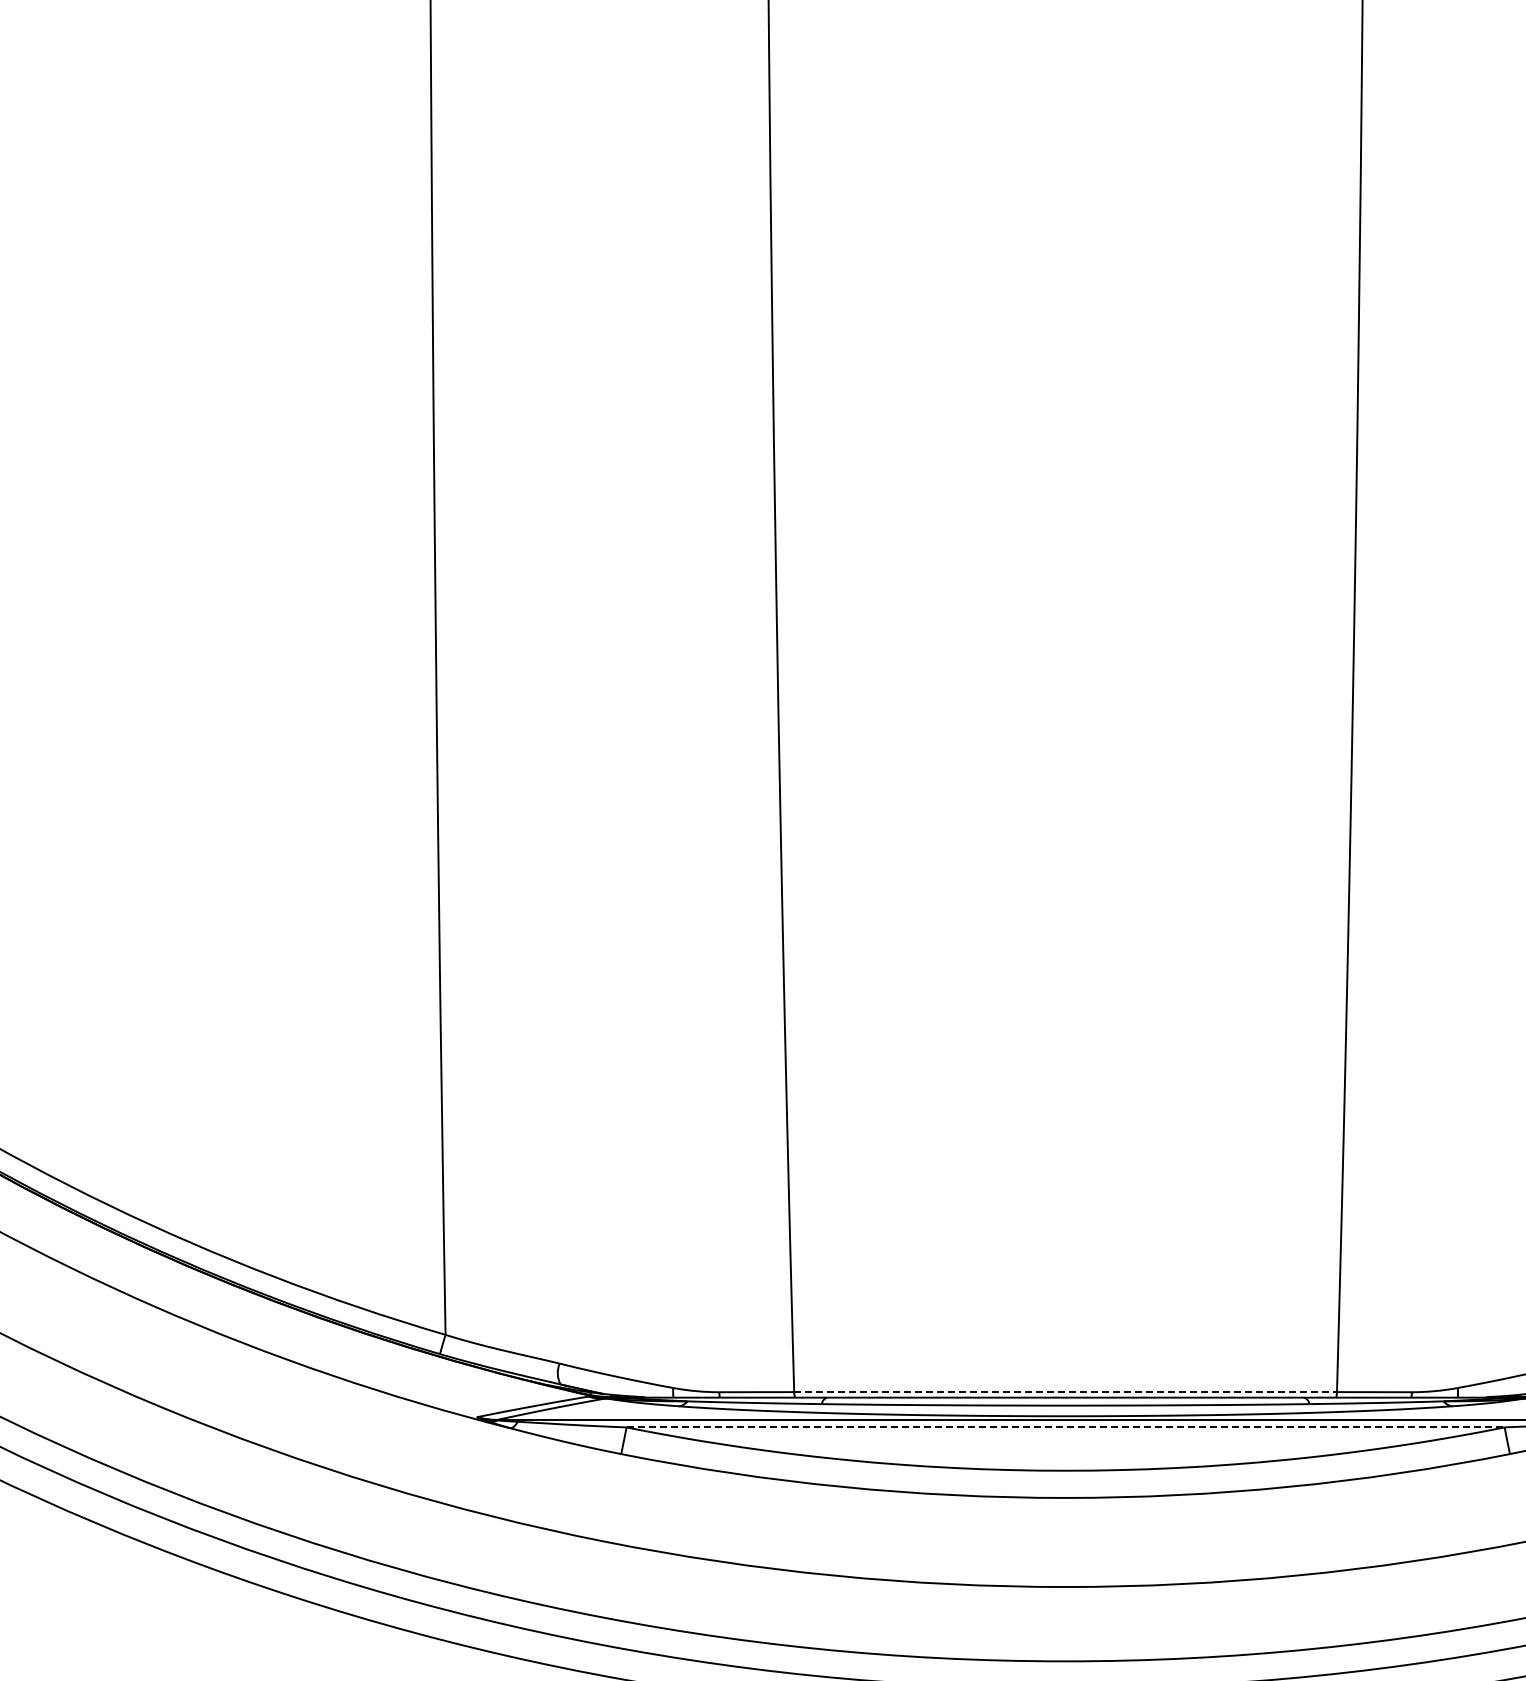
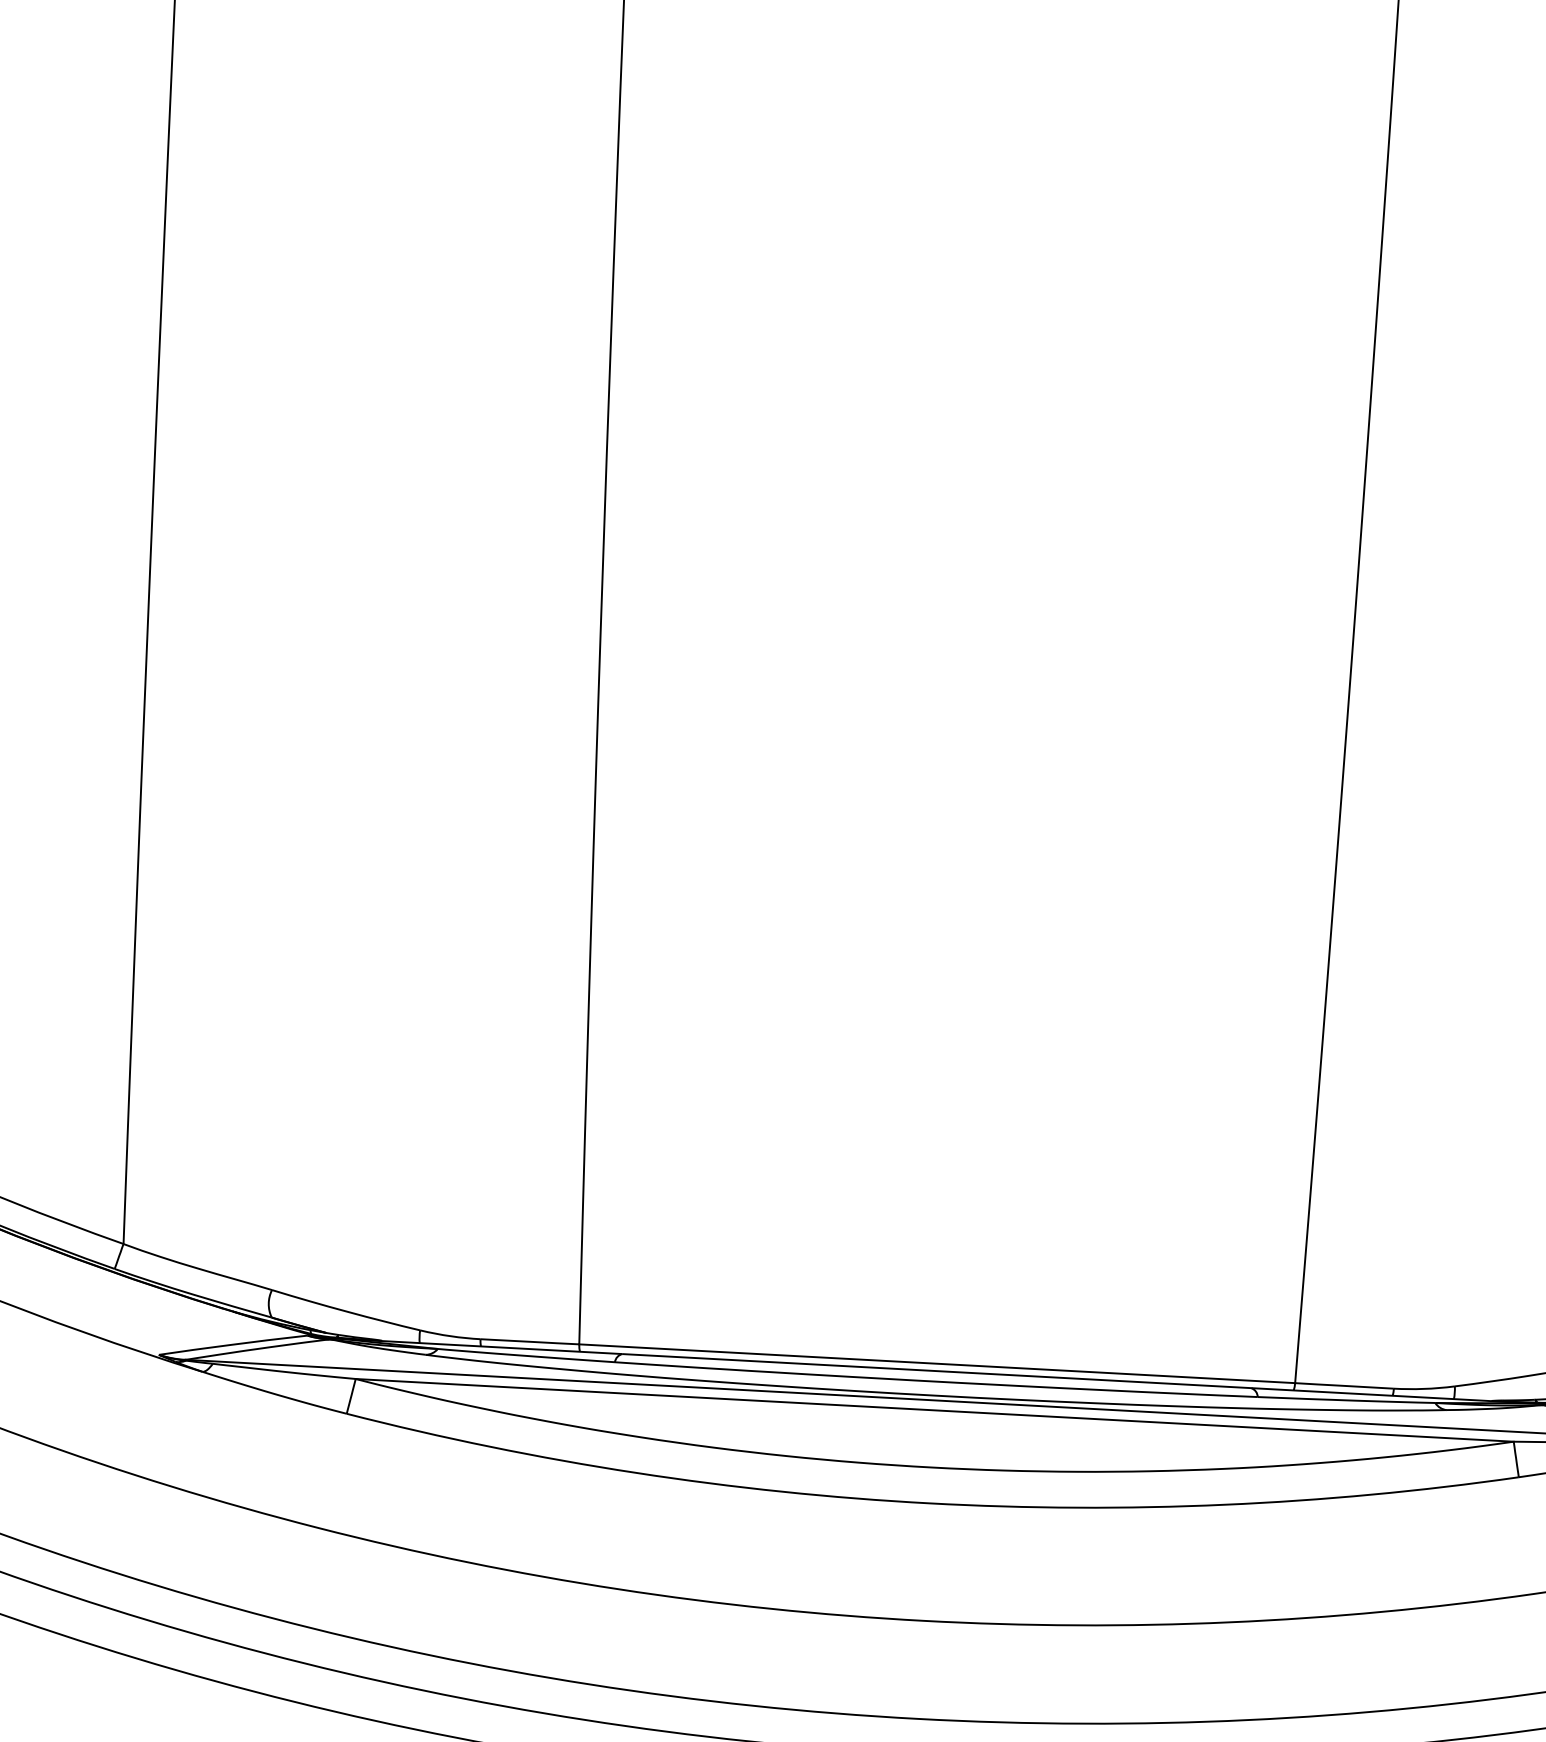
line: (1066, 1392) -> (938, 1364), dashed -> solid
line: (1066, 1427) -> (935, 1410), dashed -> solid

